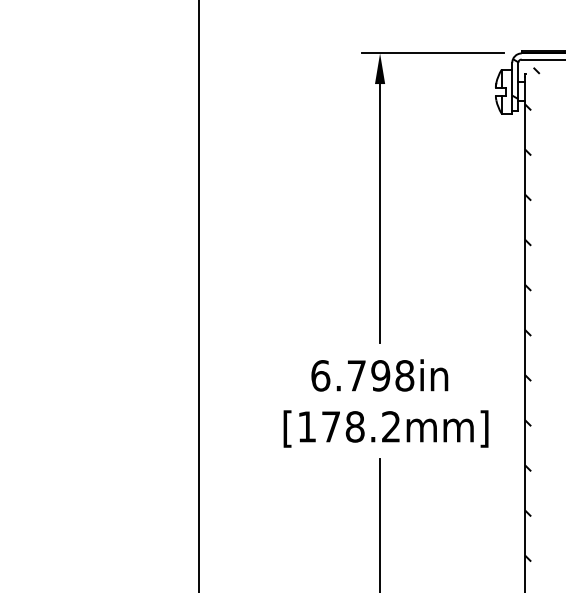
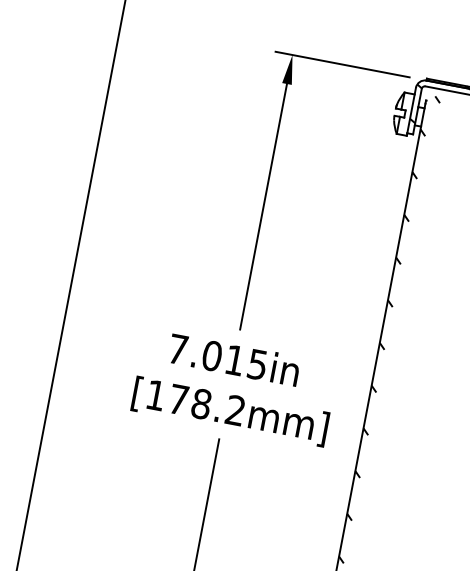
text: (362, 375) -> (217, 356), 6.798in -> 7.015in

